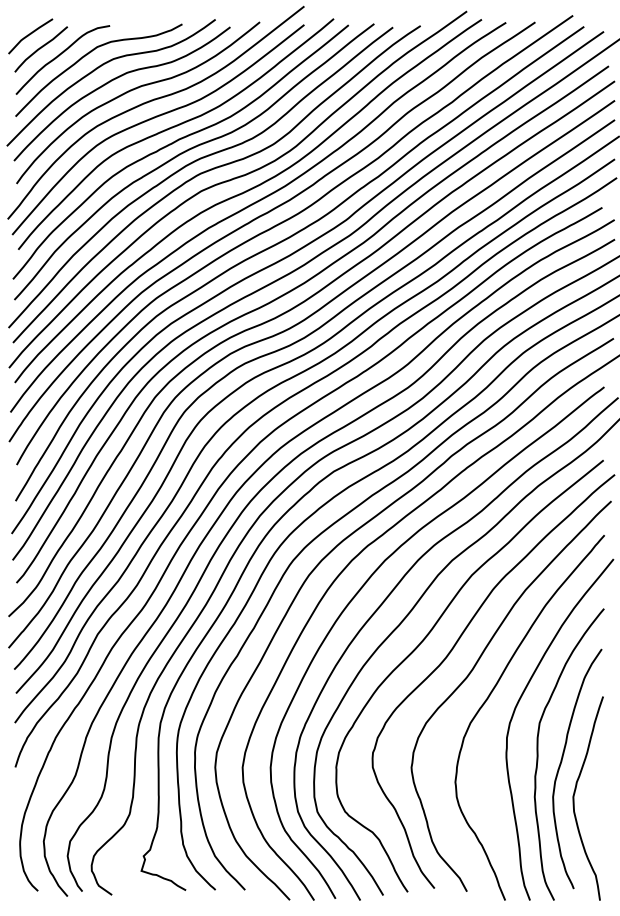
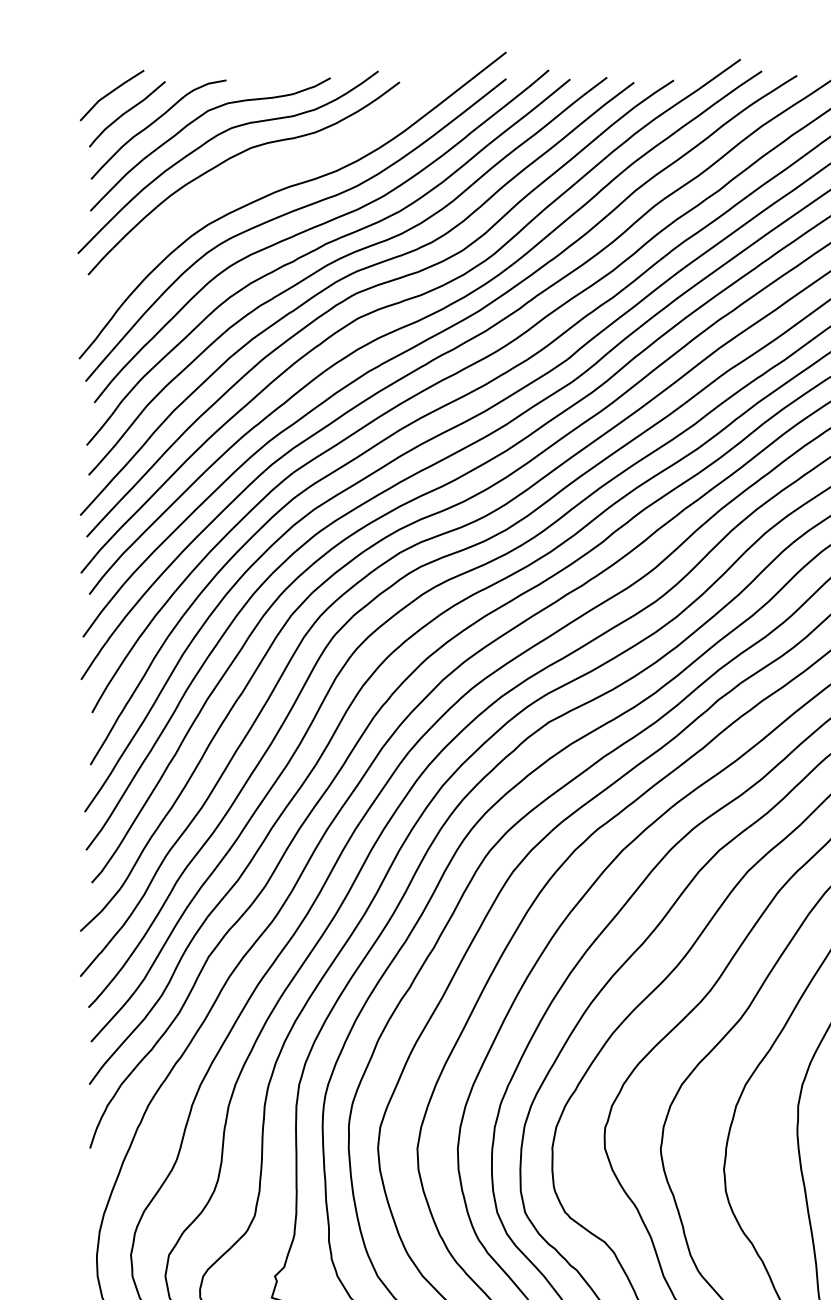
curve: (133, 90) -> (260, 173), removed

